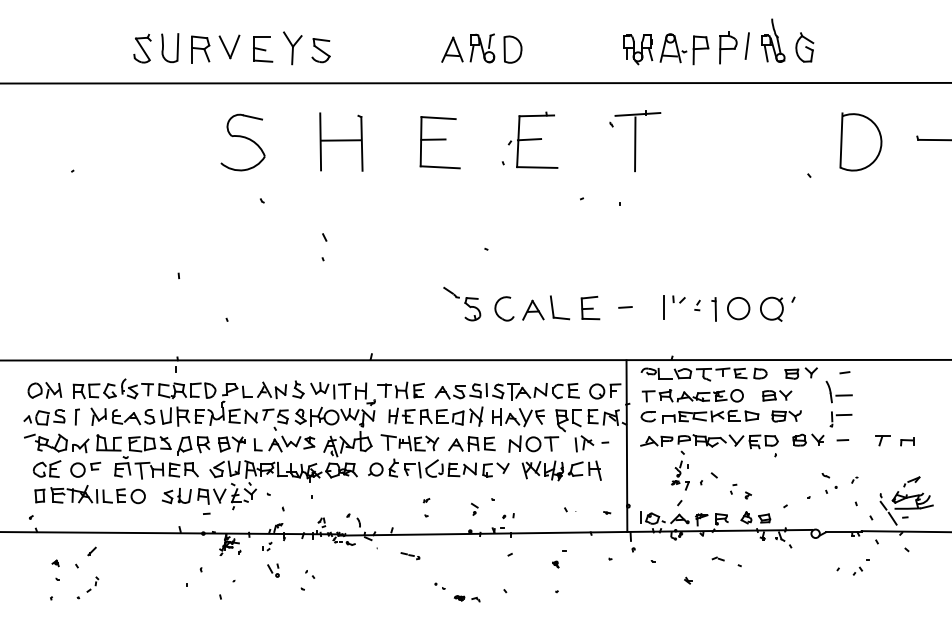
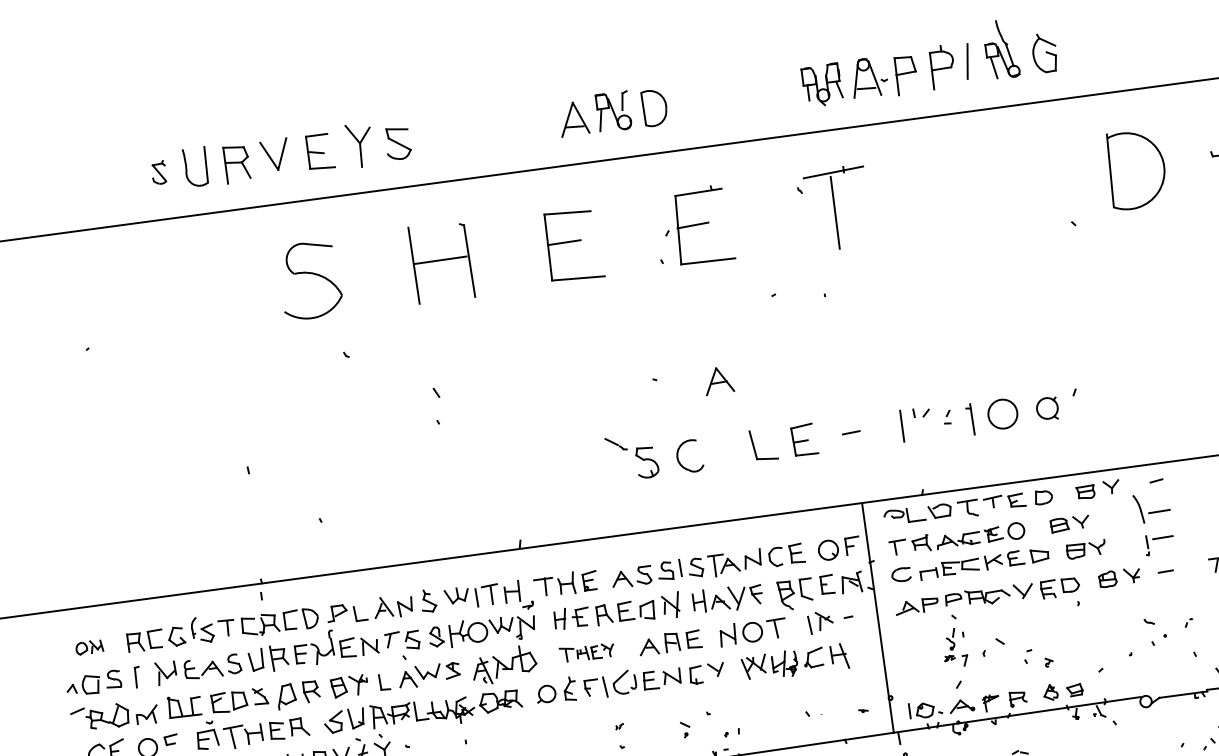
part: (142, 48) -> (159, 172), size x0.6
part: (771, 308) -> (1046, 408), size x0.7
part: (533, 309) -> (718, 379), moved
part: (44, 390) -> (89, 647), size x0.6
part: (409, 442) -> (586, 651), size x0.7

